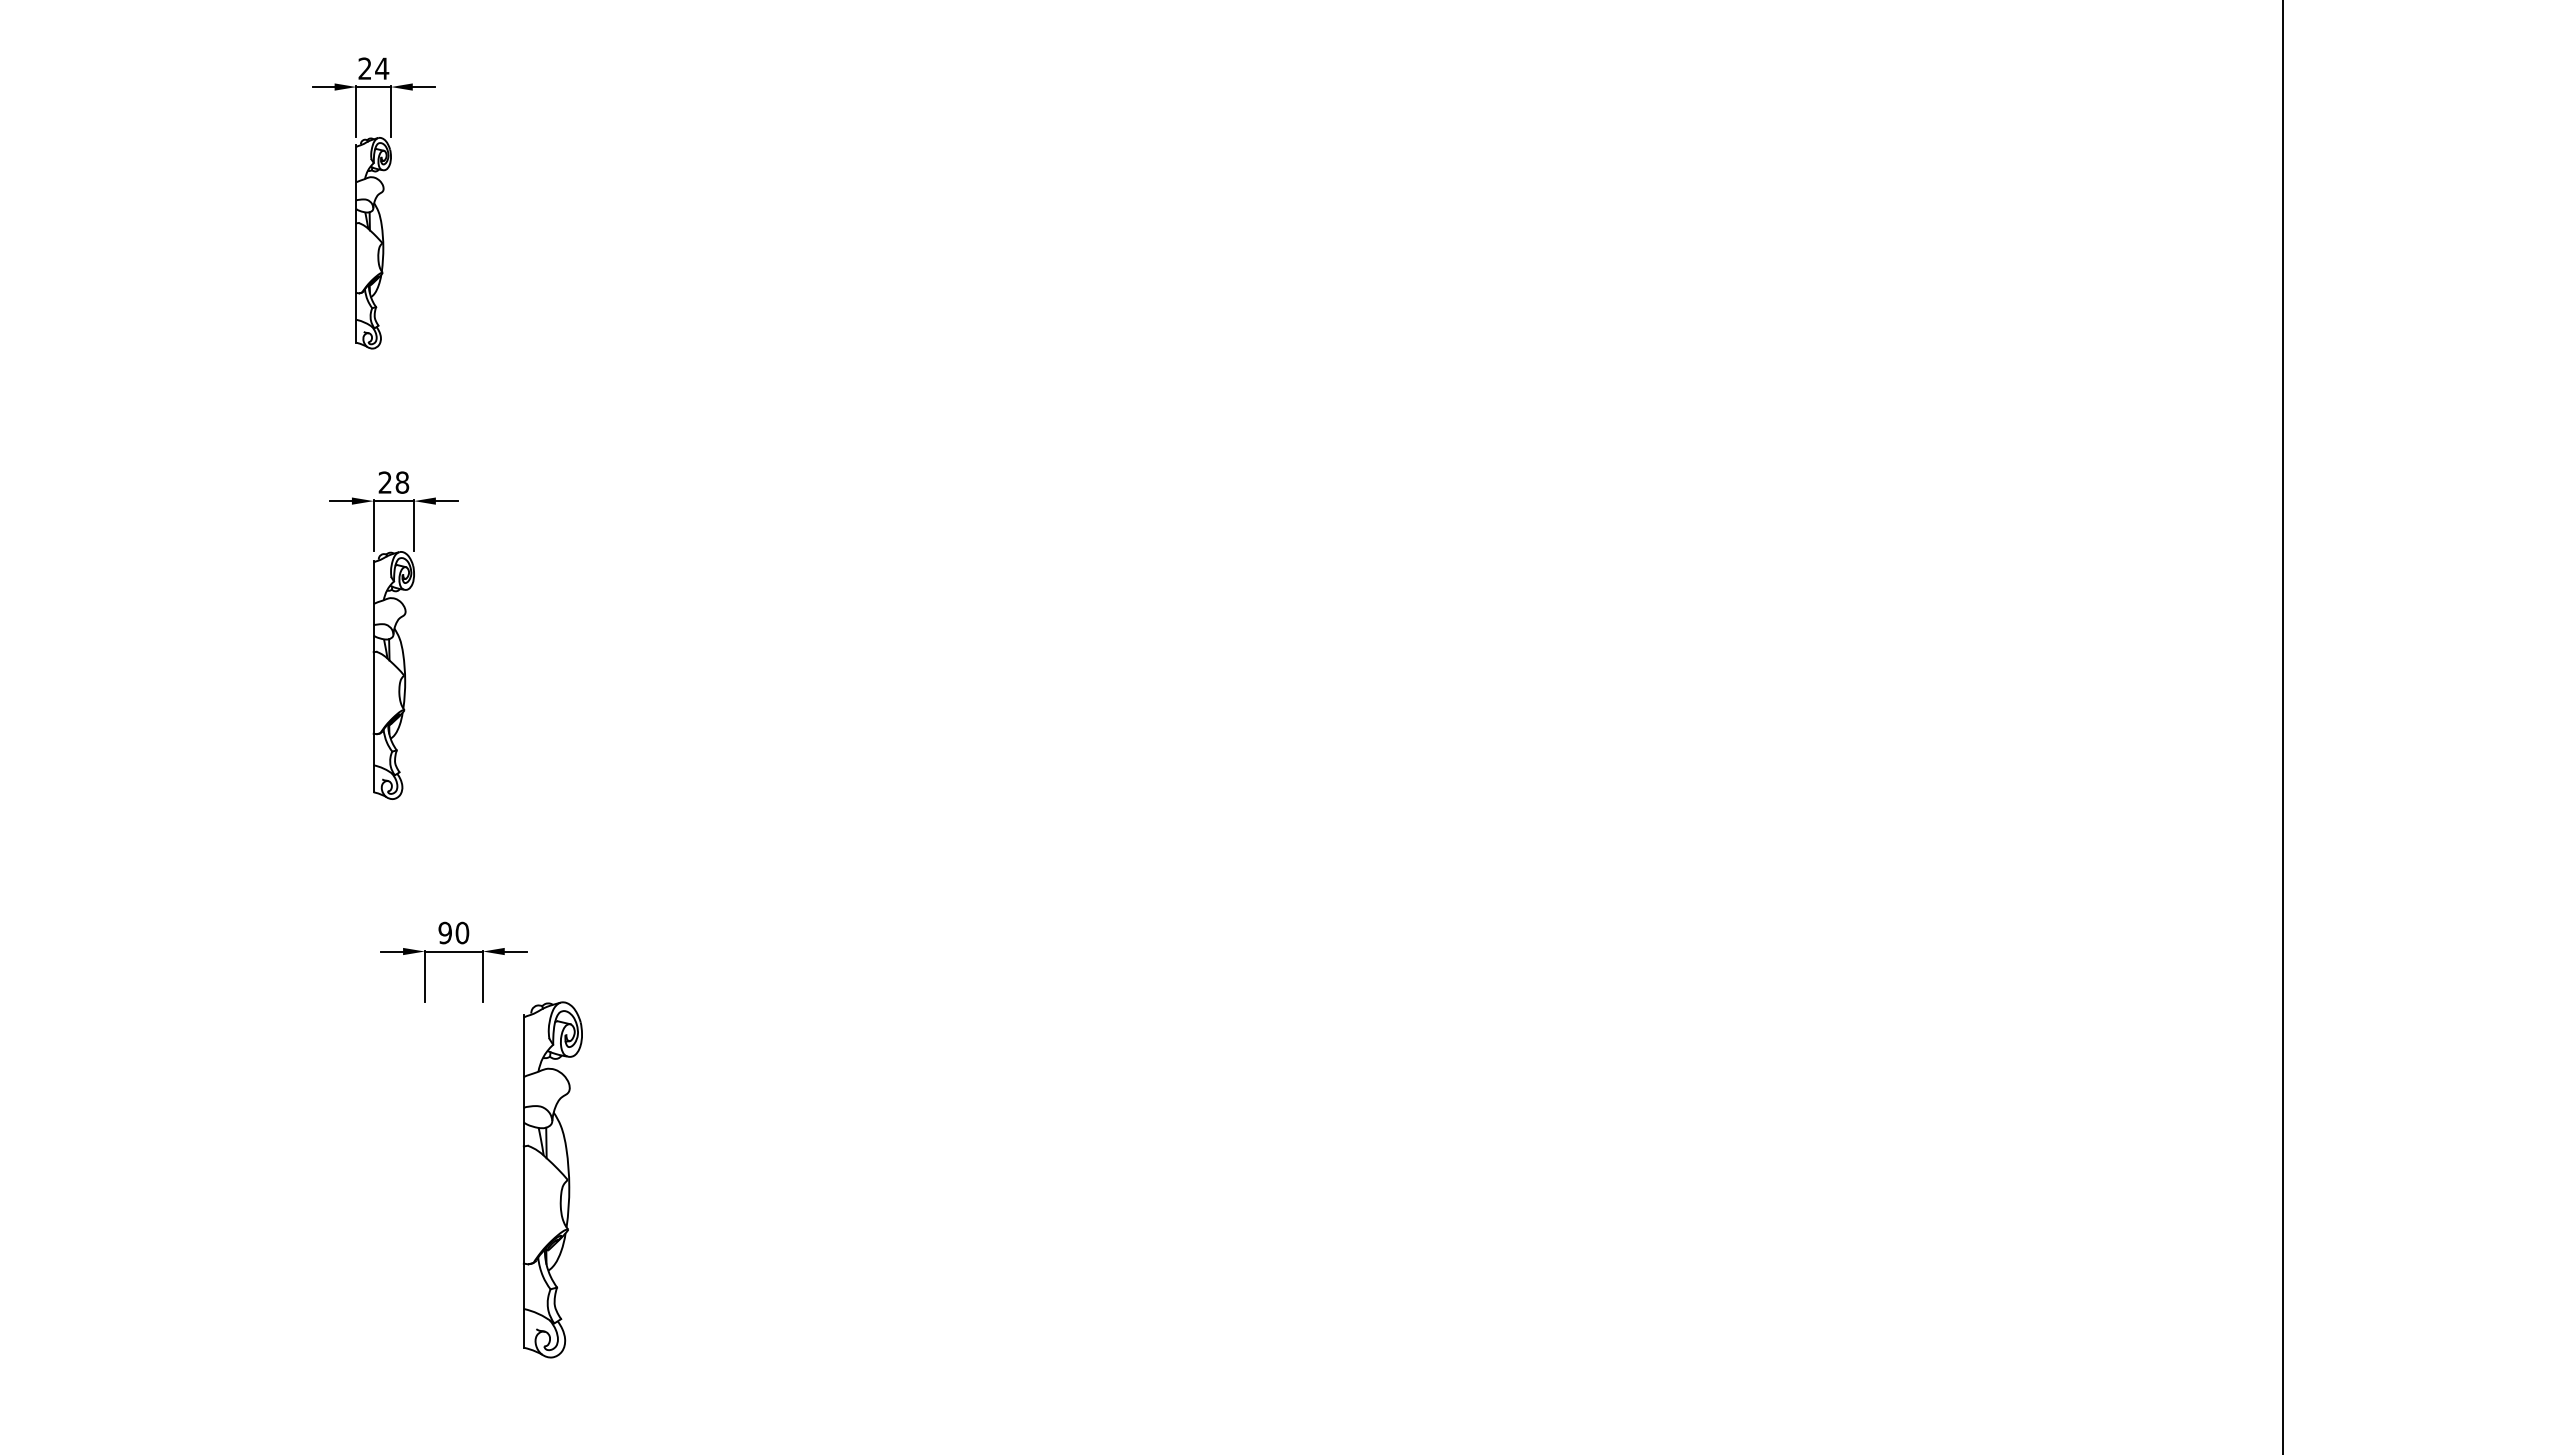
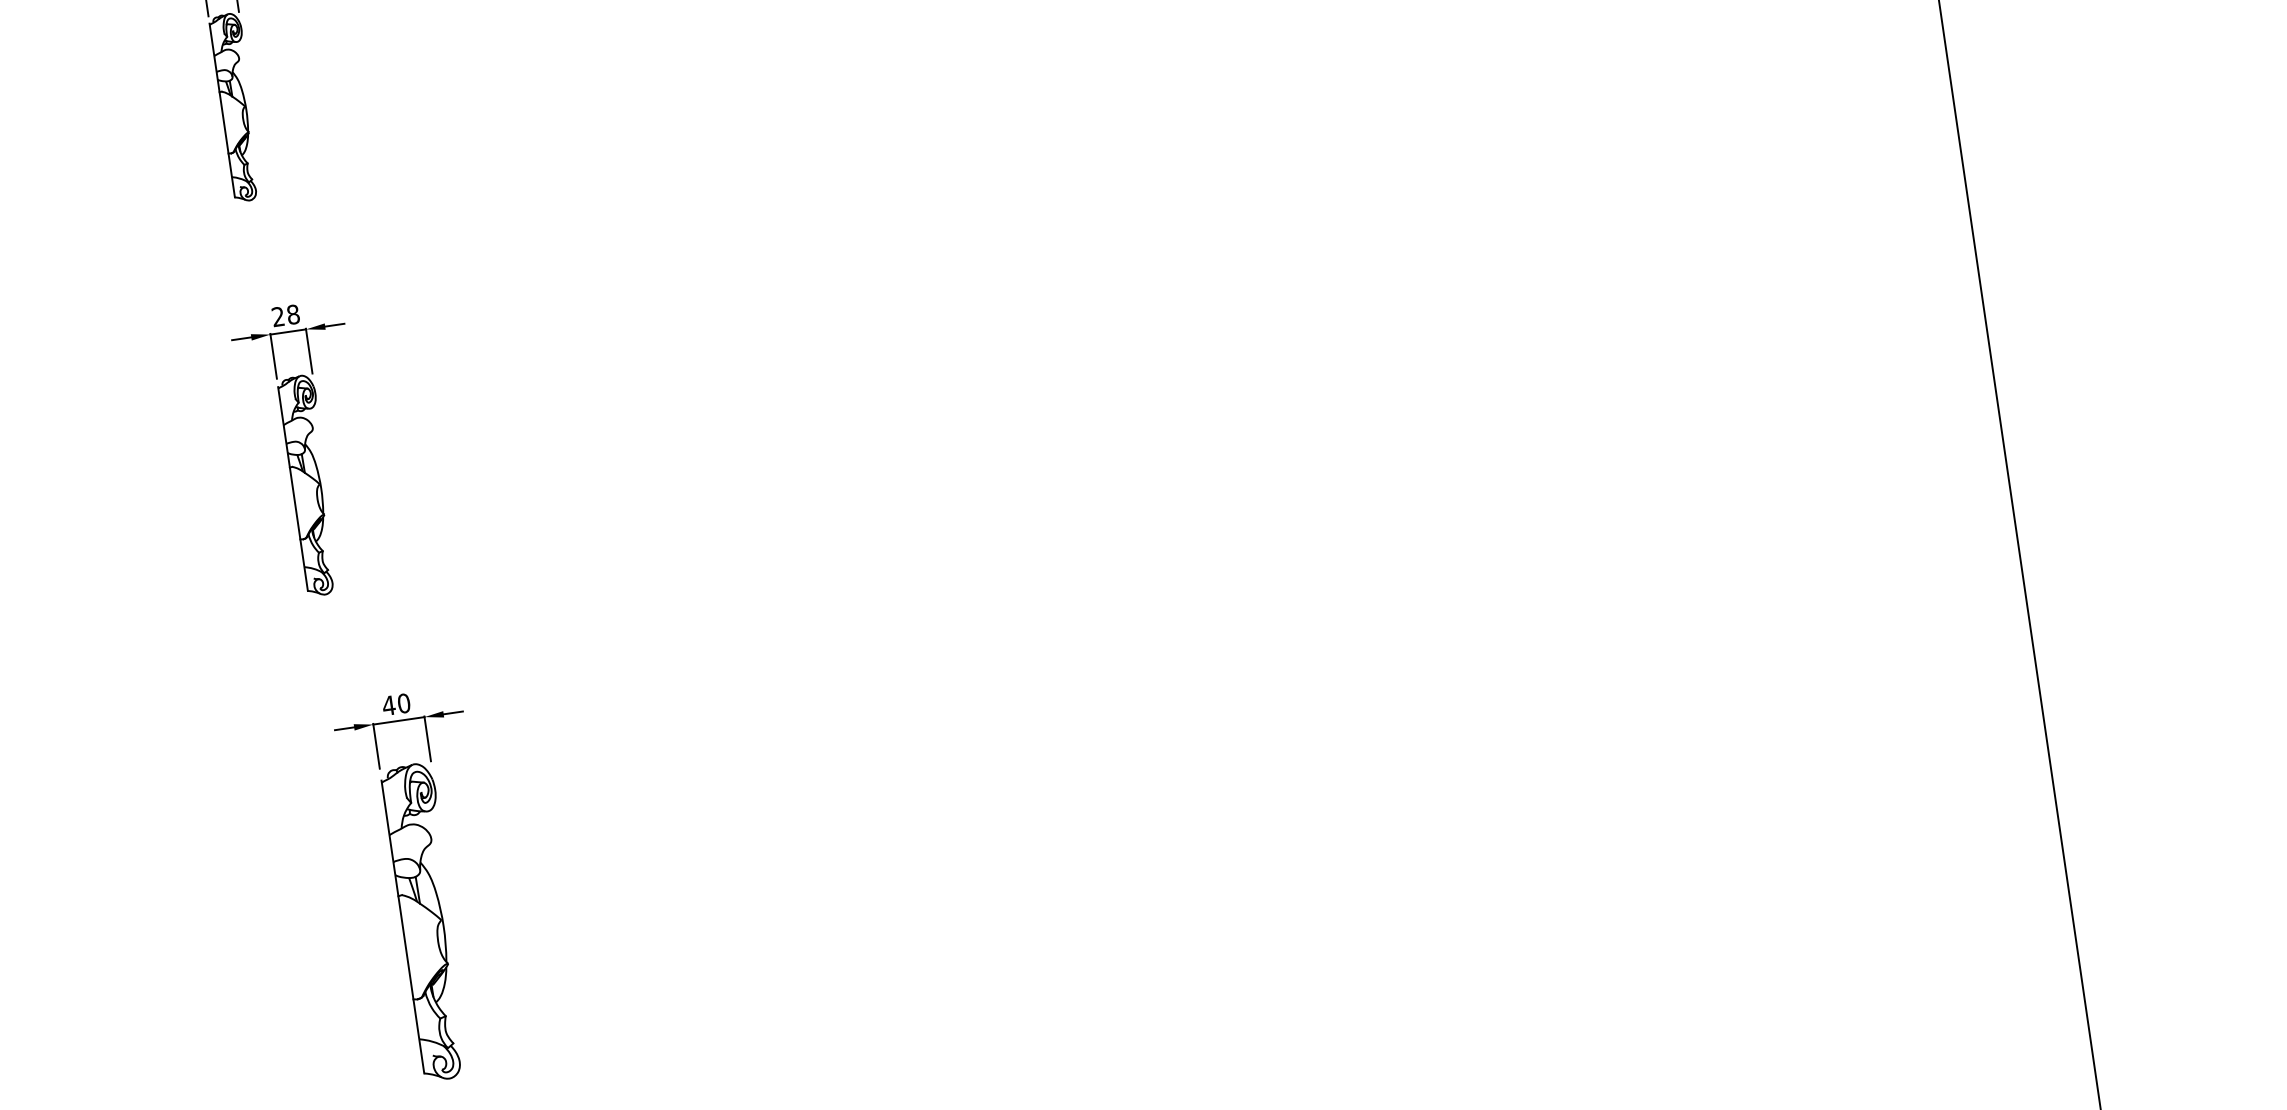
text: (445, 932) -> (389, 705), 90 -> 40
part: (552, 1179) -> (427, 921), moved

